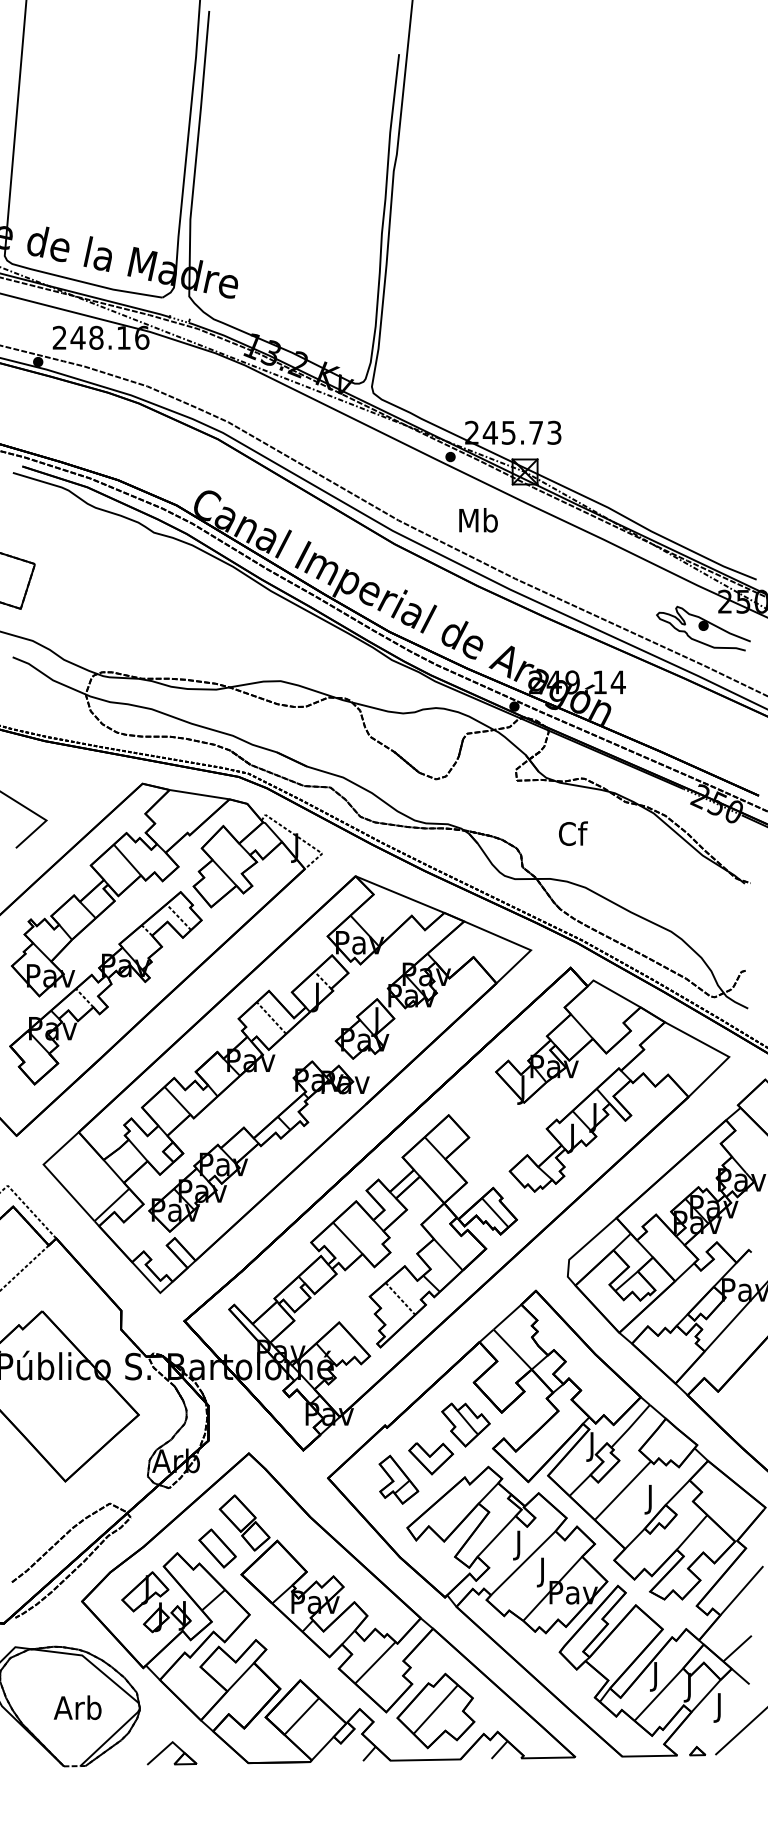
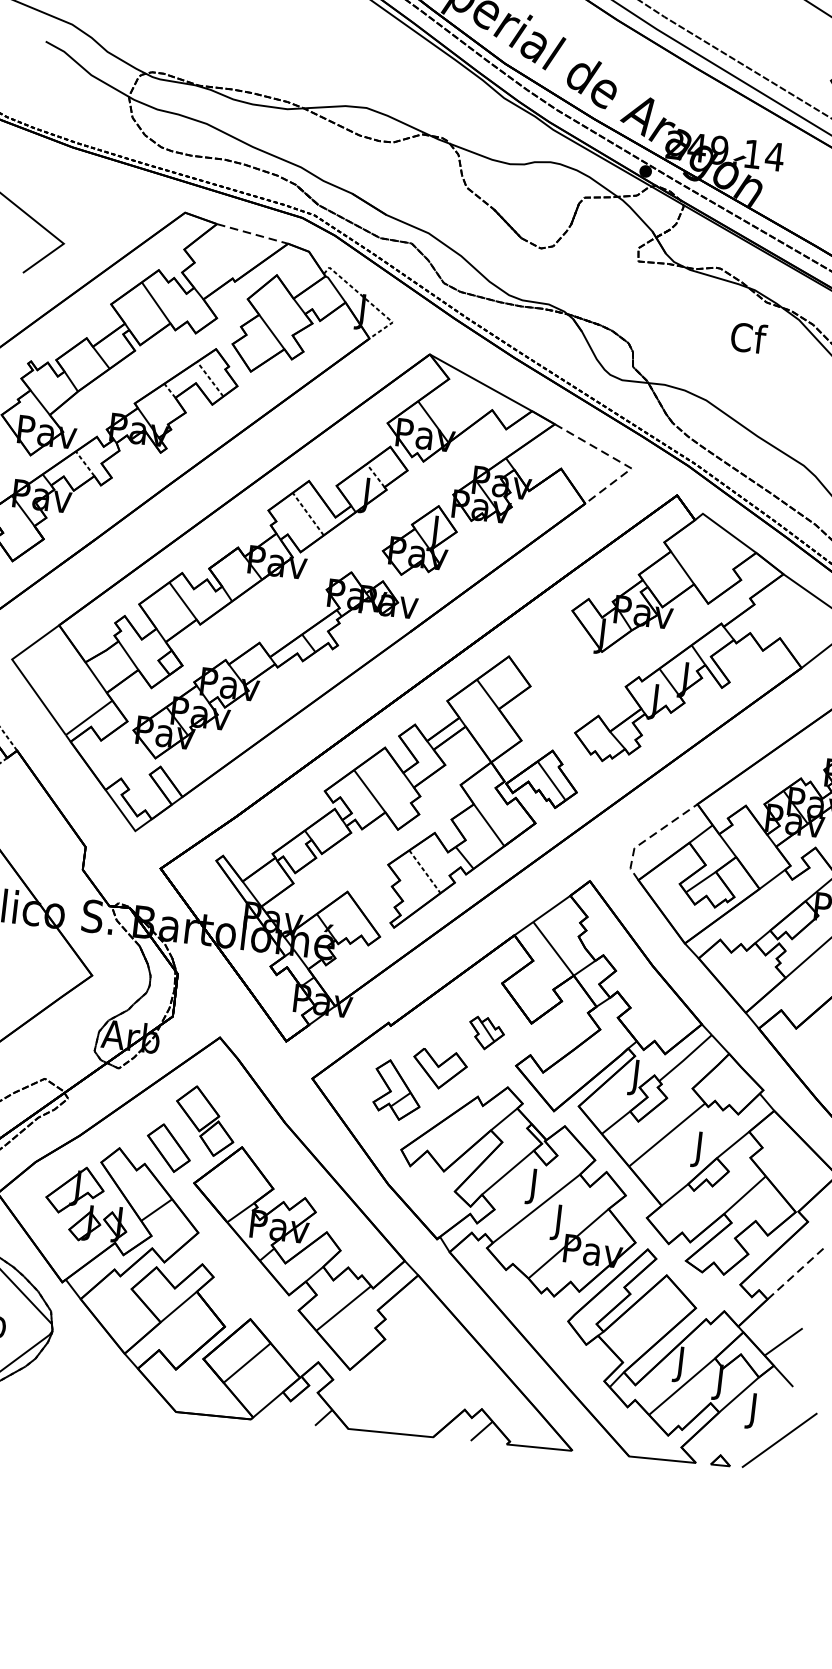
line: (200, 794) -> (253, 233), solid -> dashed
text: (573, 833) -> (749, 337), moved
line: (520, 945) -> (619, 461), solid -> dashed
line: (581, 1249) -> (650, 837), solid -> dashed
part: (465, 1424) -> (486, 1032), size x0.6
line: (741, 1590) -> (796, 1272), solid -> dashed
part: (435, 1710) -> (409, 1374), removed
part: (167, 1748) -> (80, 1383), removed

